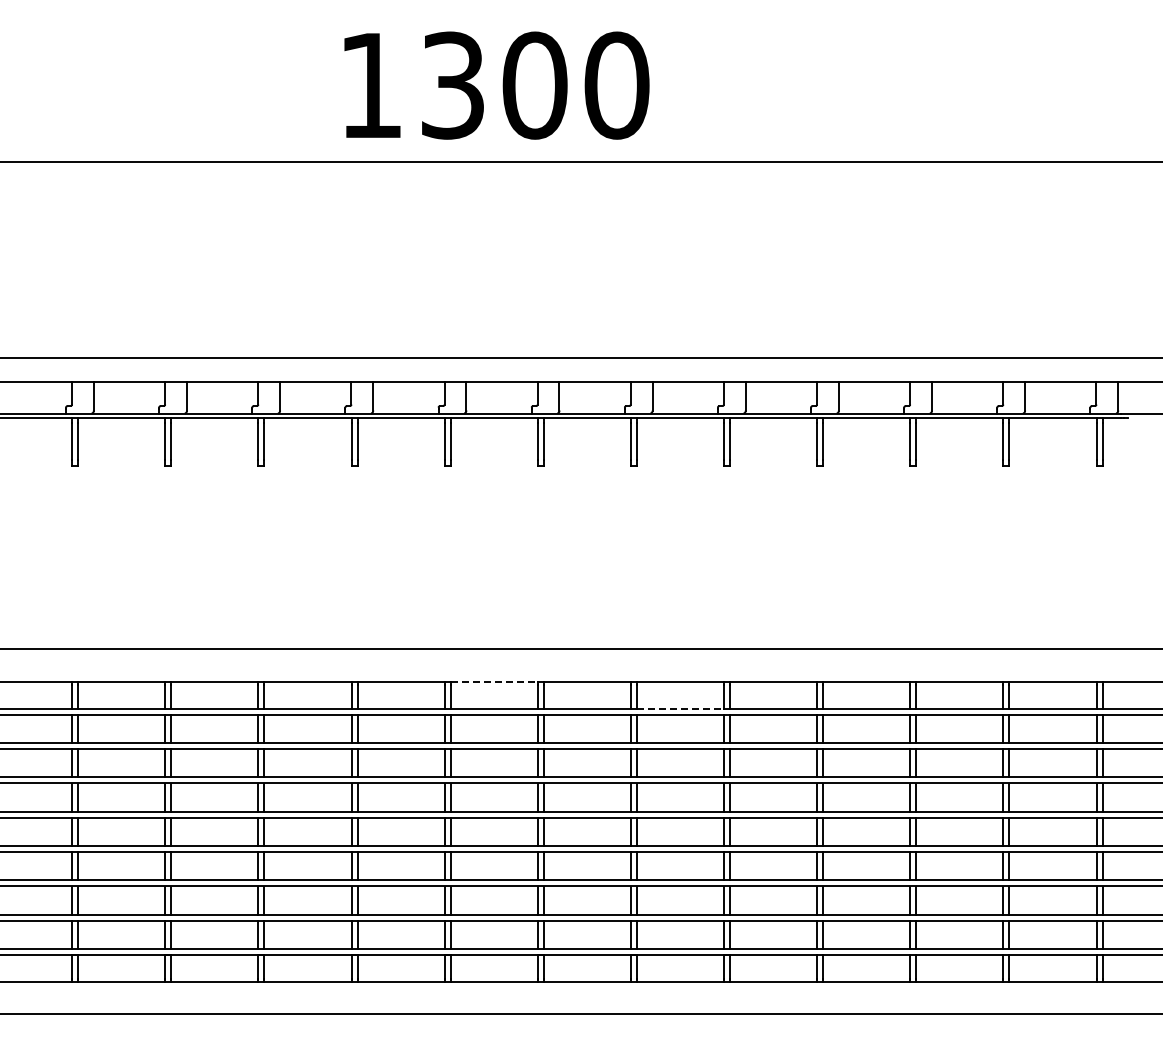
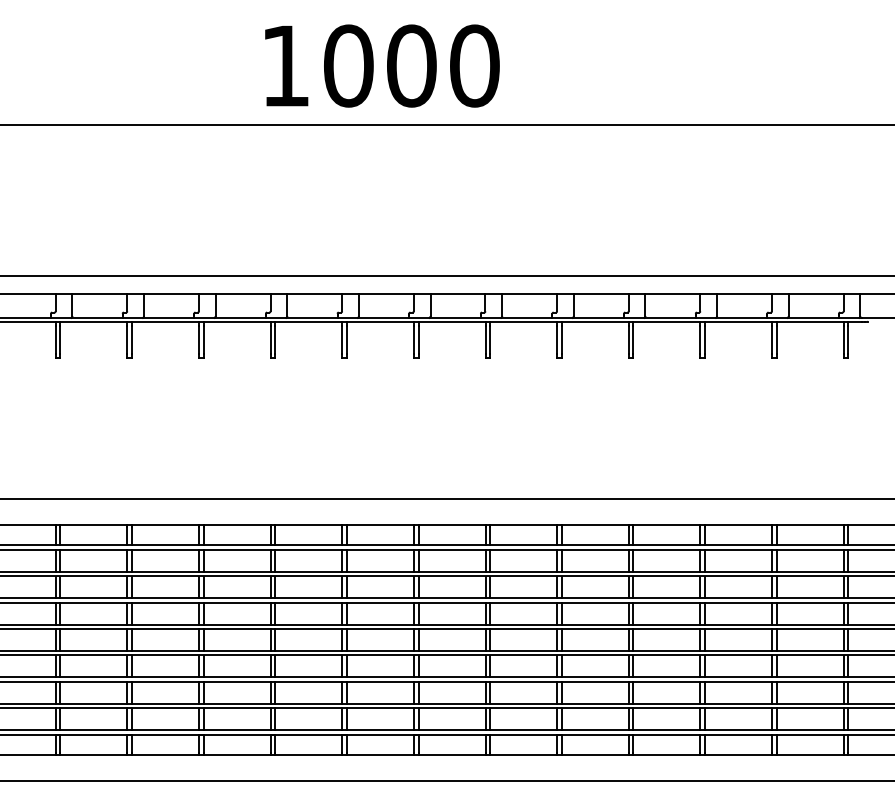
text: (452, 85) -> (348, 65), 1300 -> 1000
line: (494, 681) -> (380, 524), dashed -> solid
line: (680, 708) -> (523, 545), dashed -> solid

